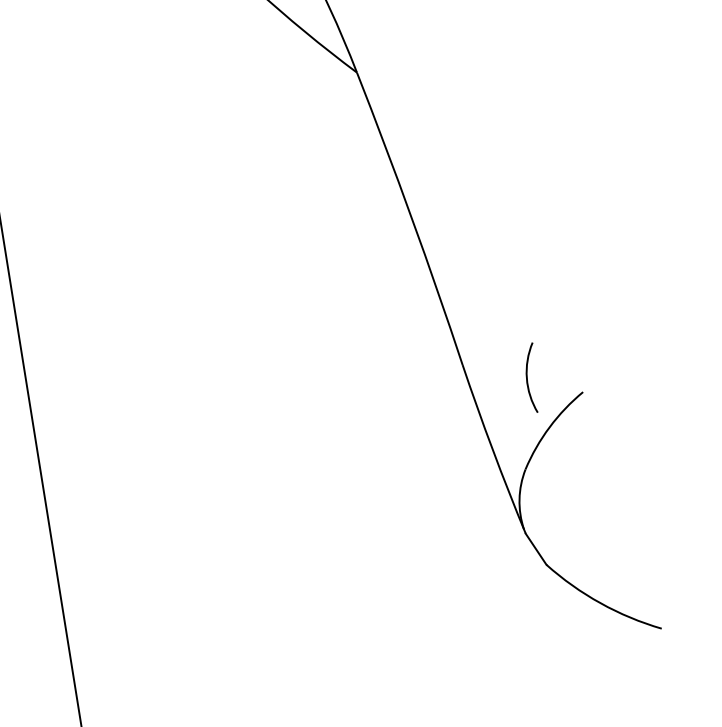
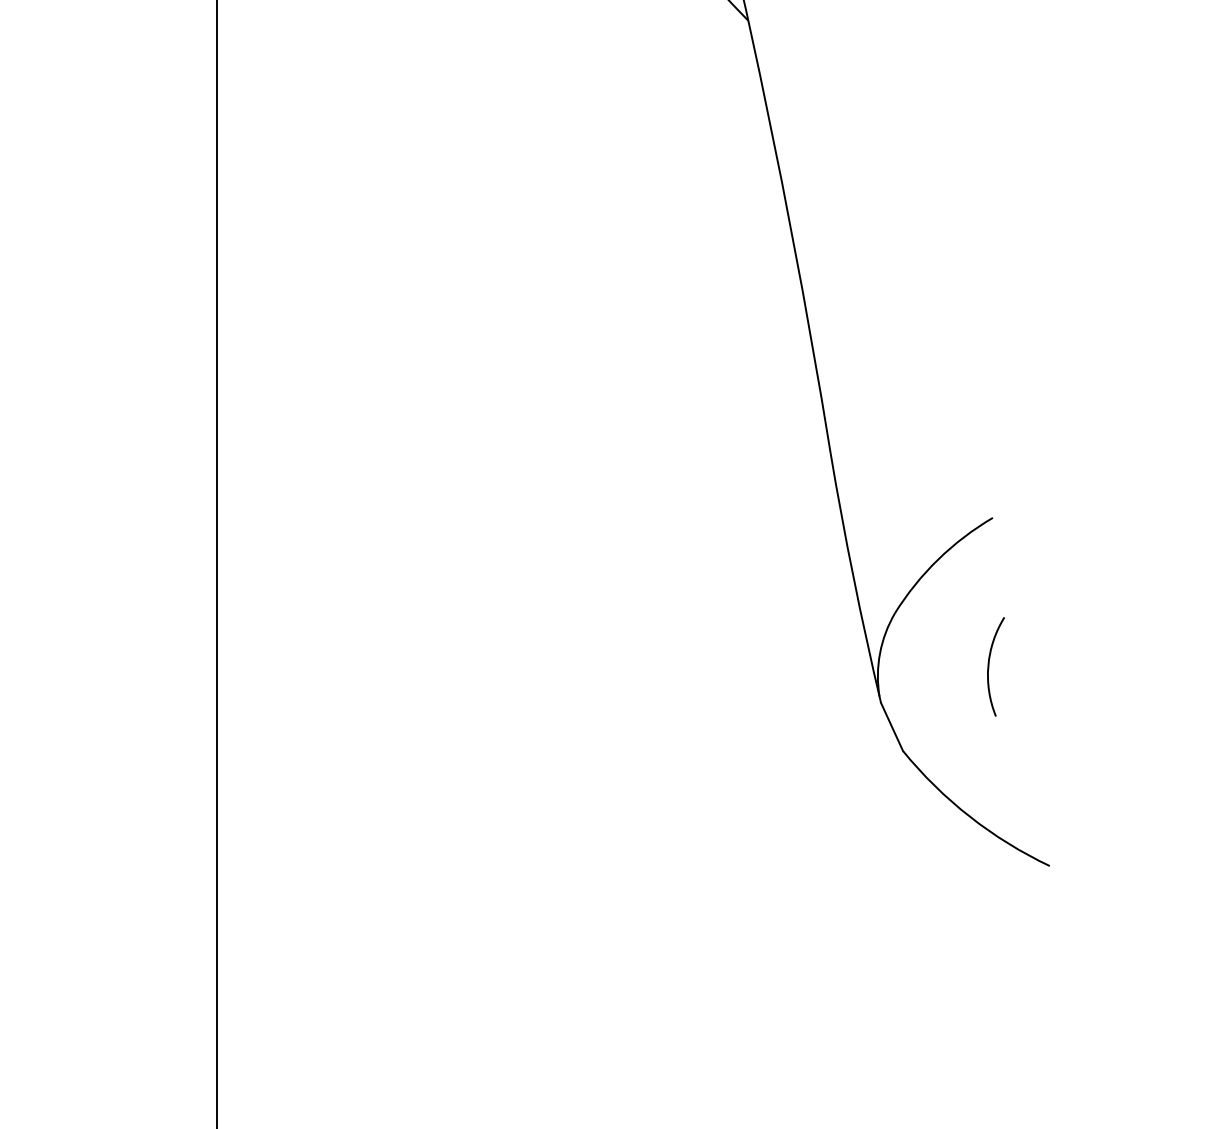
arc: (527, 378) -> (989, 666), moved

